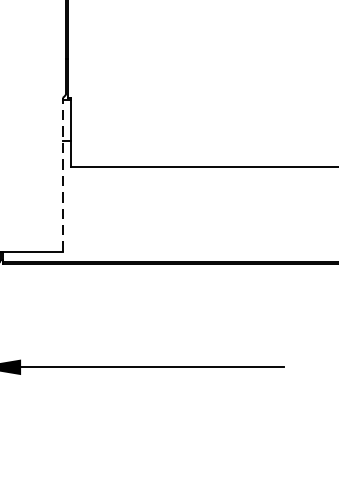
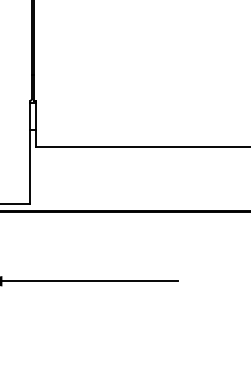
line: (63, 174) -> (30, 152), dashed -> solid

